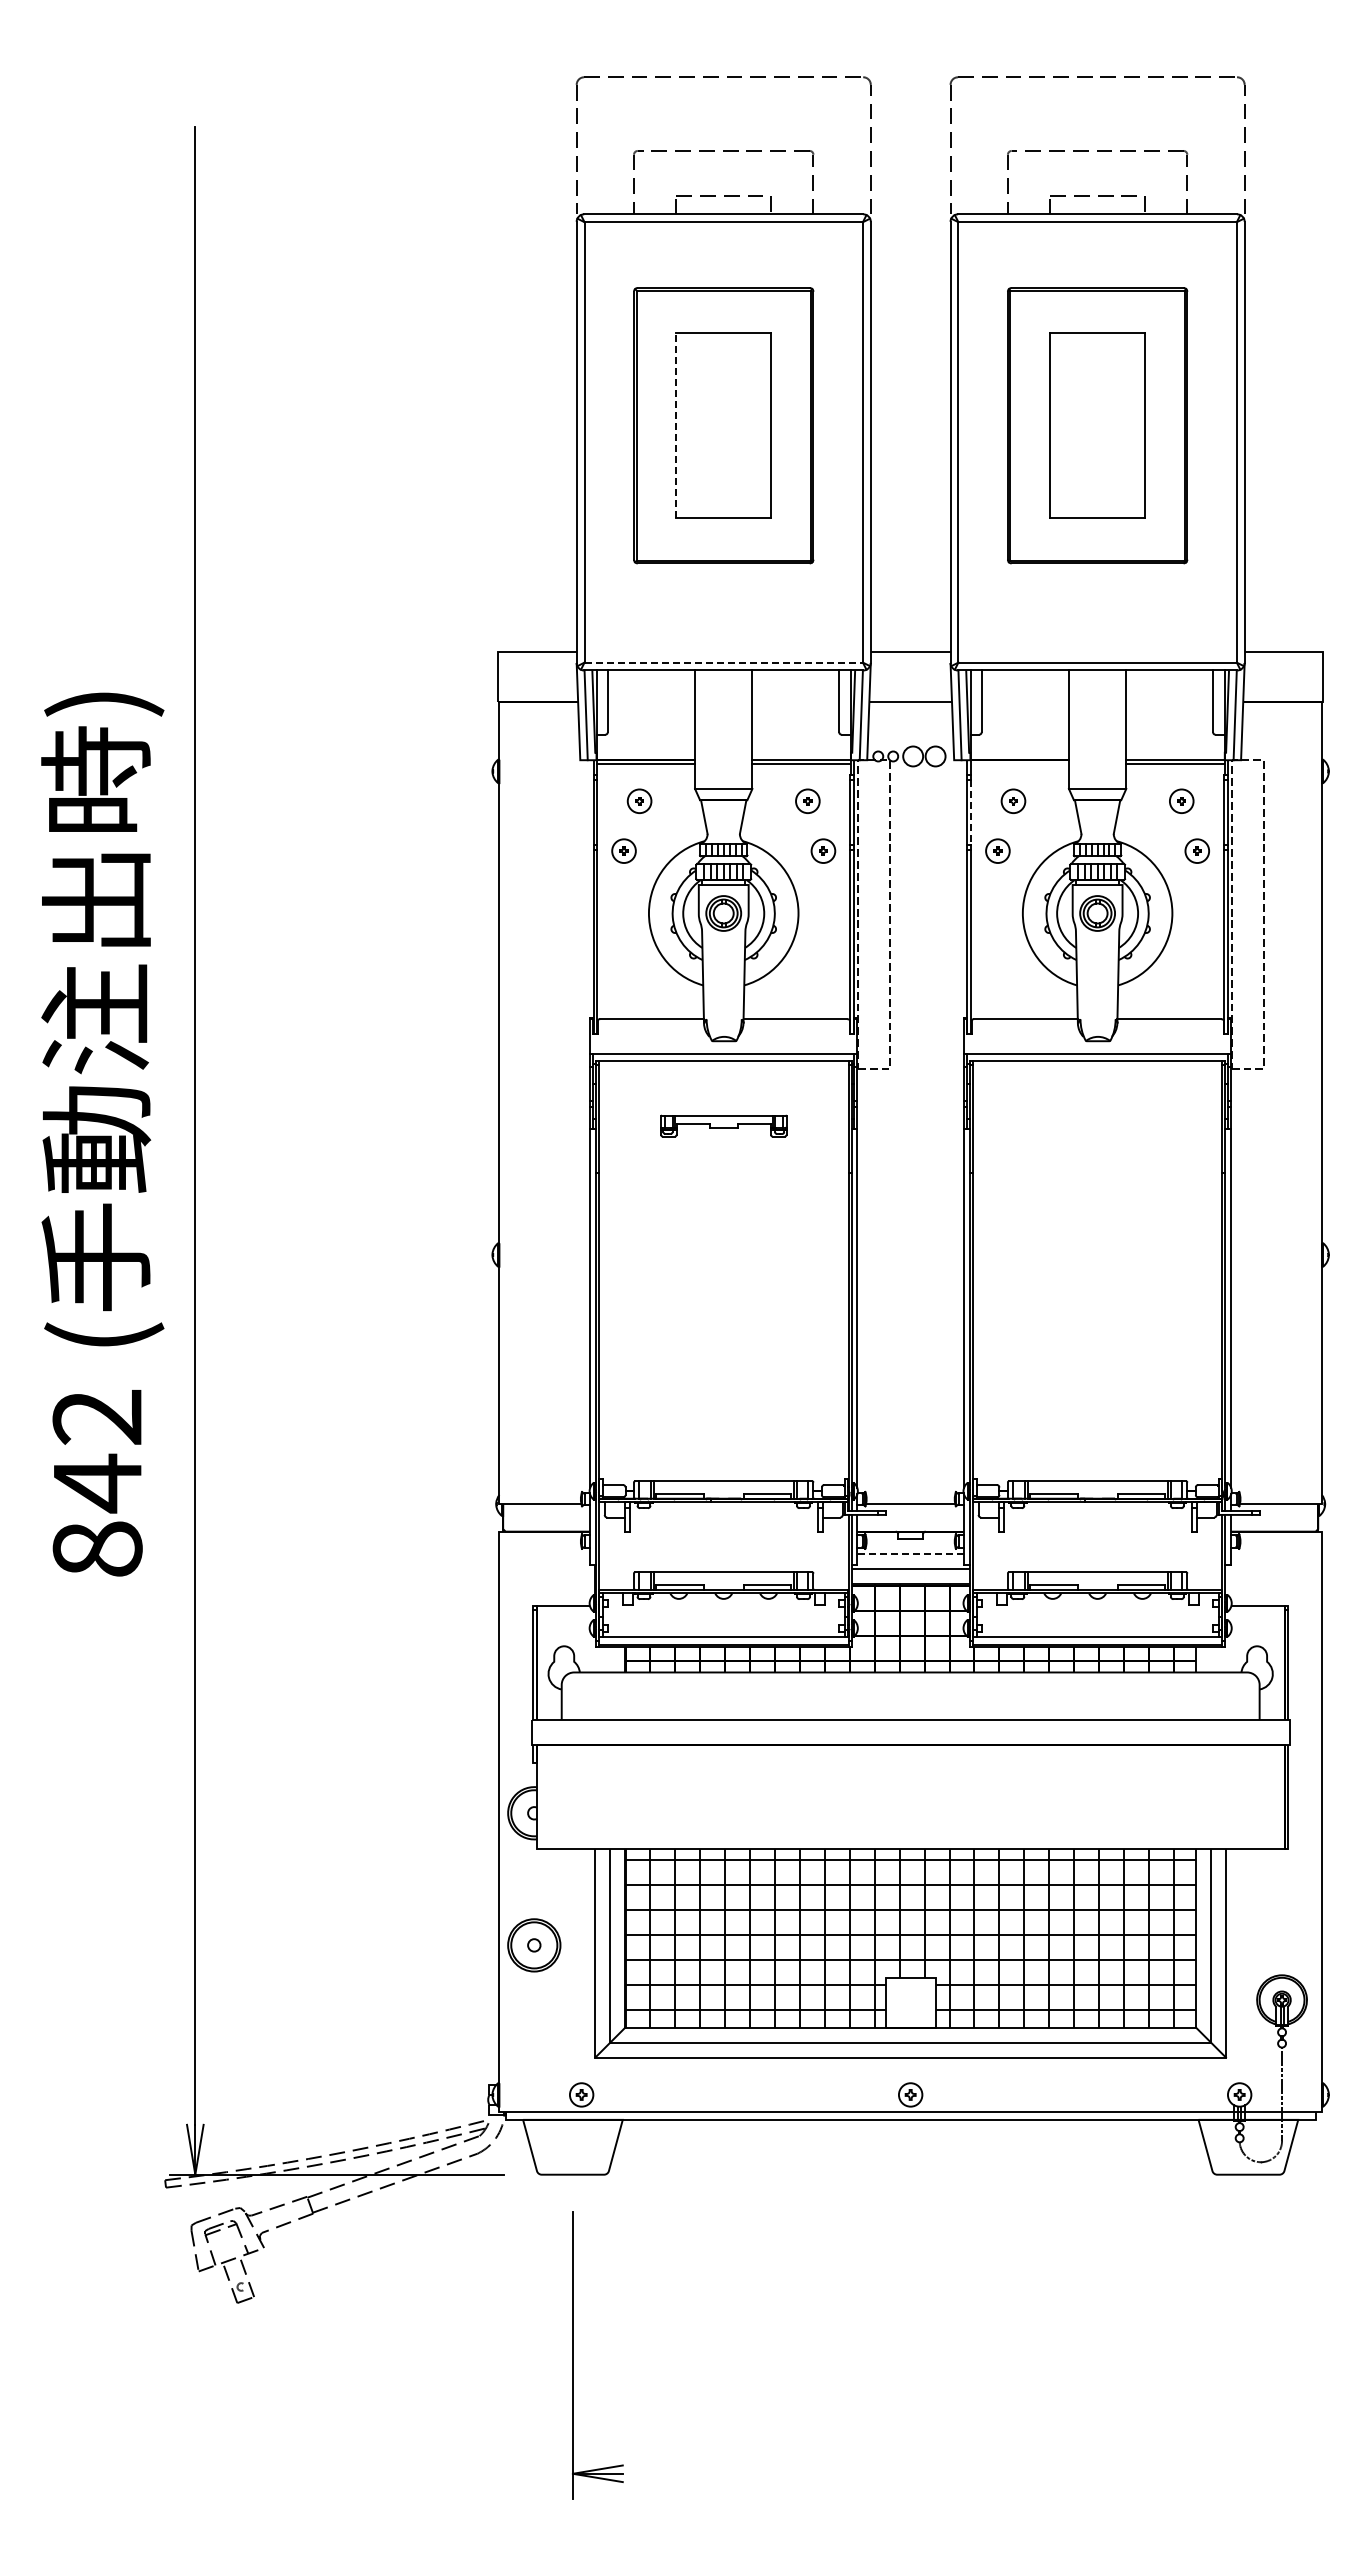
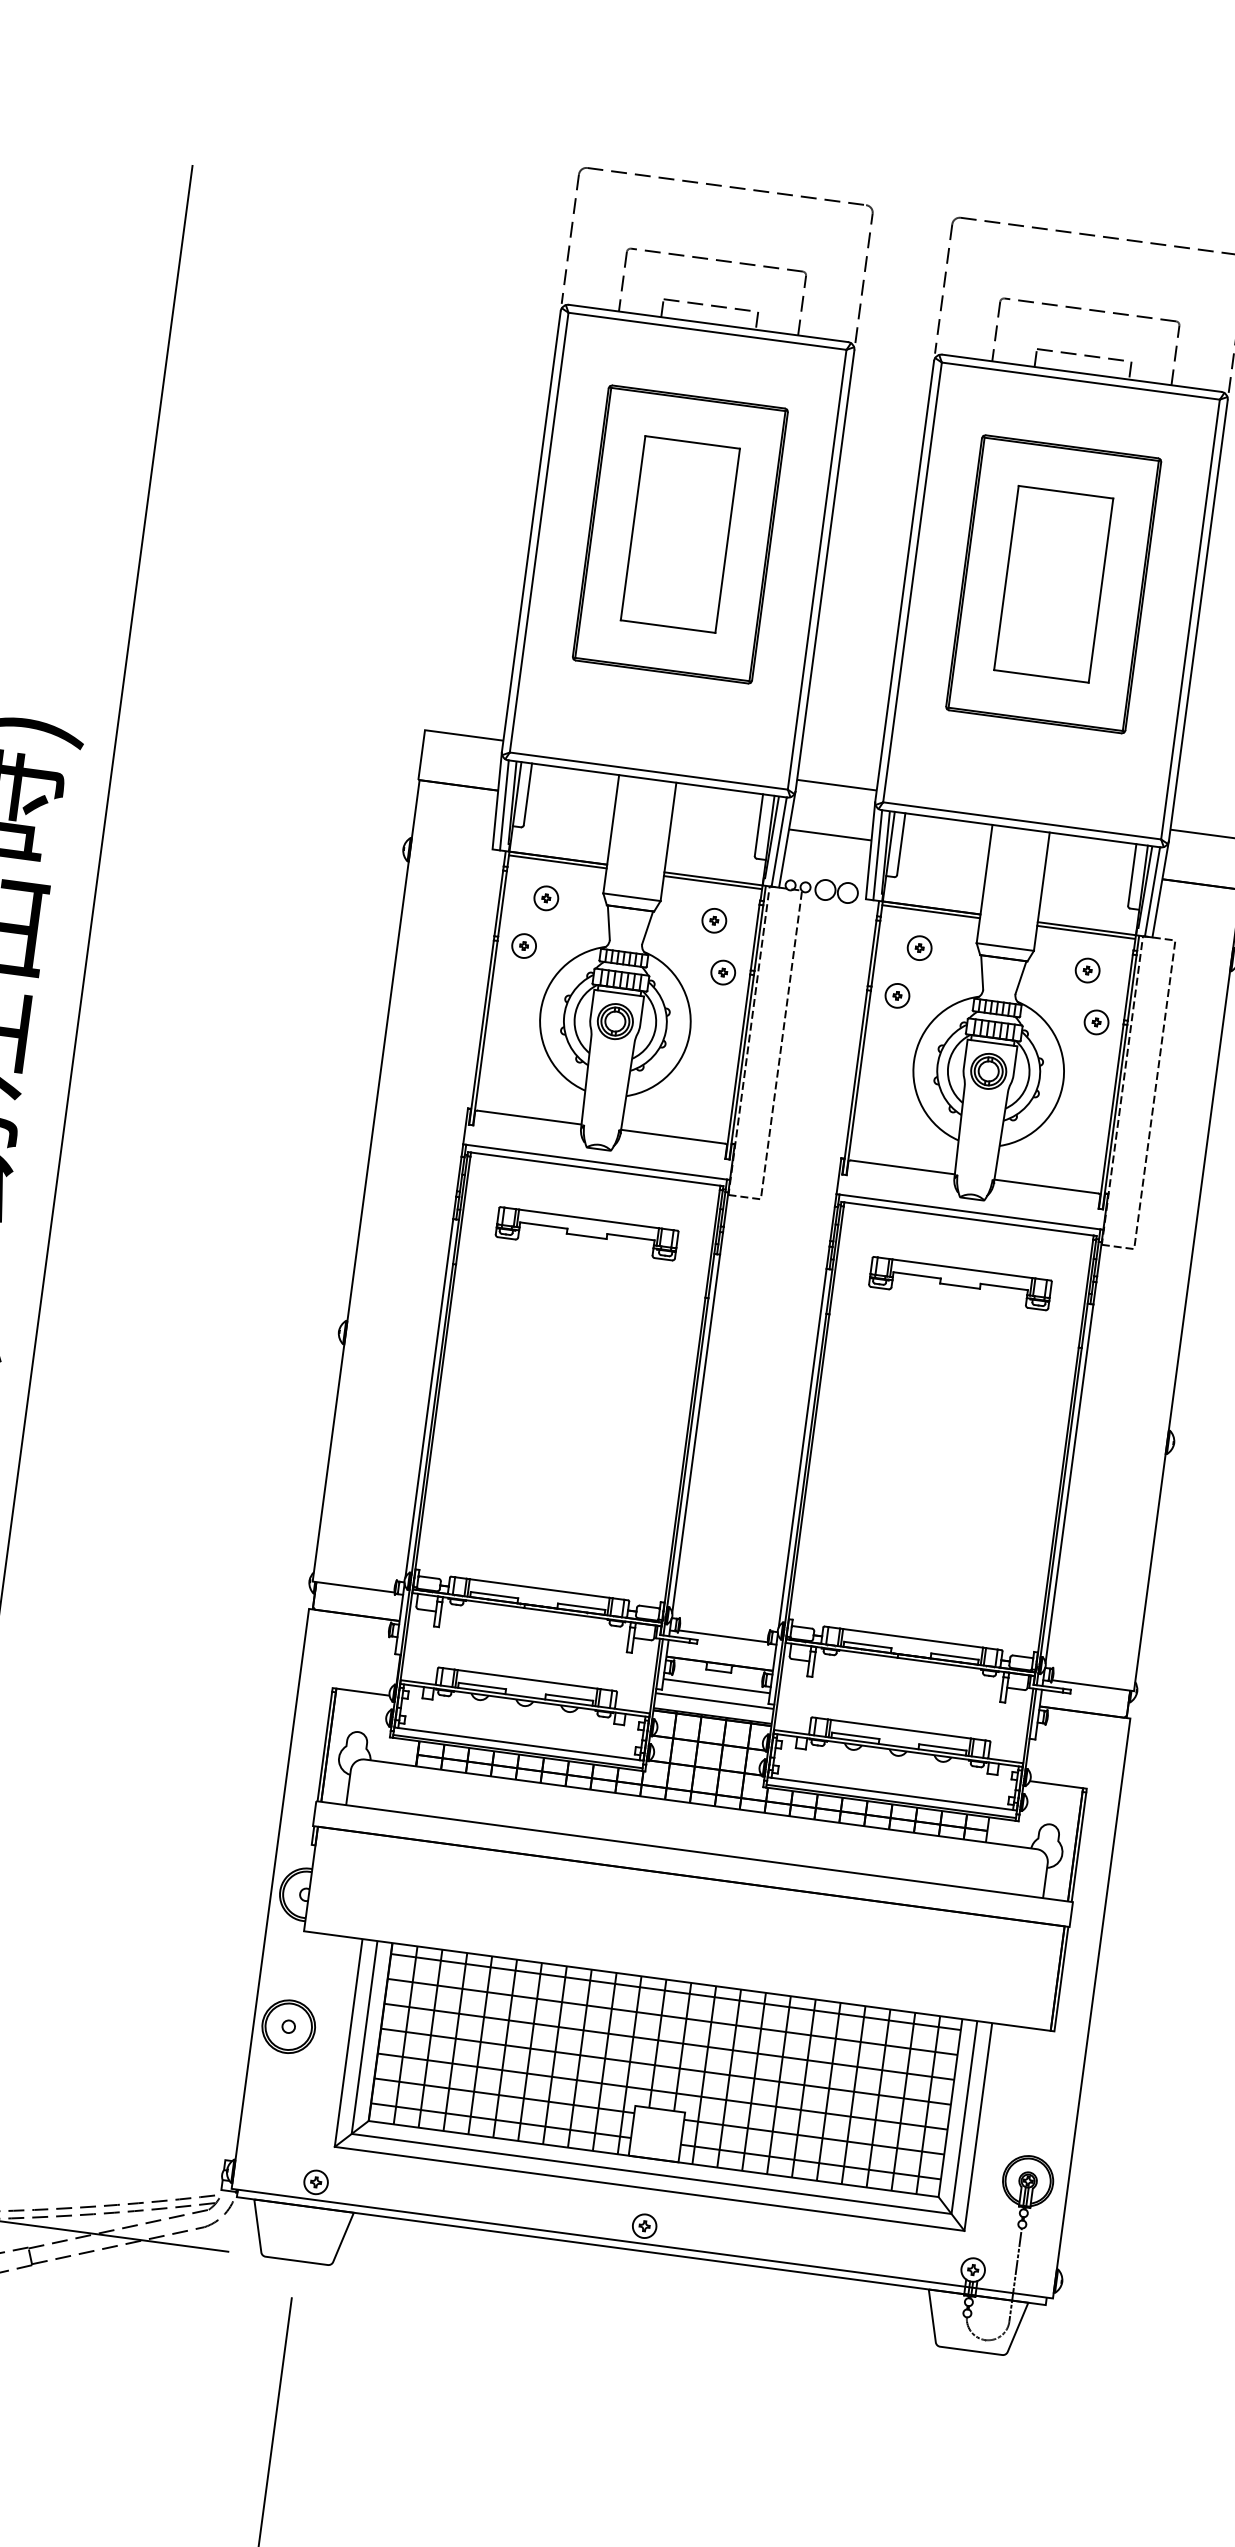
line: (676, 425) -> (633, 528), dashed -> solid
line: (724, 662) -> (649, 771), dashed -> solid
line: (1019, 763) -> (930, 911), added
line: (971, 812) -> (876, 953), dashed -> solid
part: (723, 1125) -> (586, 1233), size x1.43
part: (1097, 1125) -> (960, 1283), added
line: (910, 1554) -> (716, 1686), dashed -> solid

